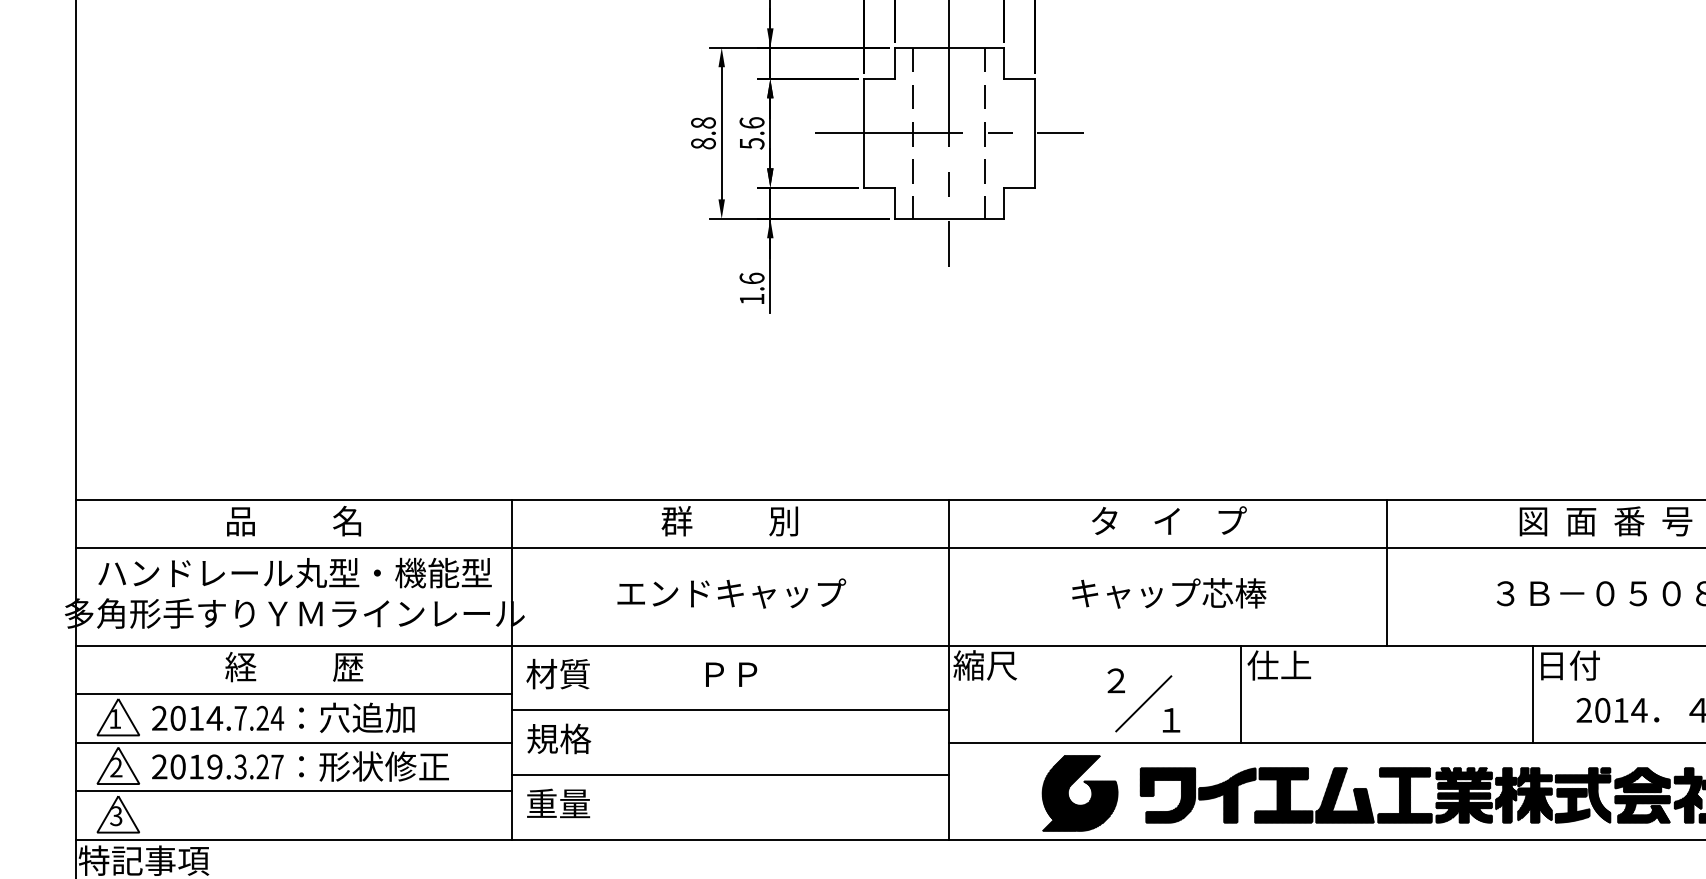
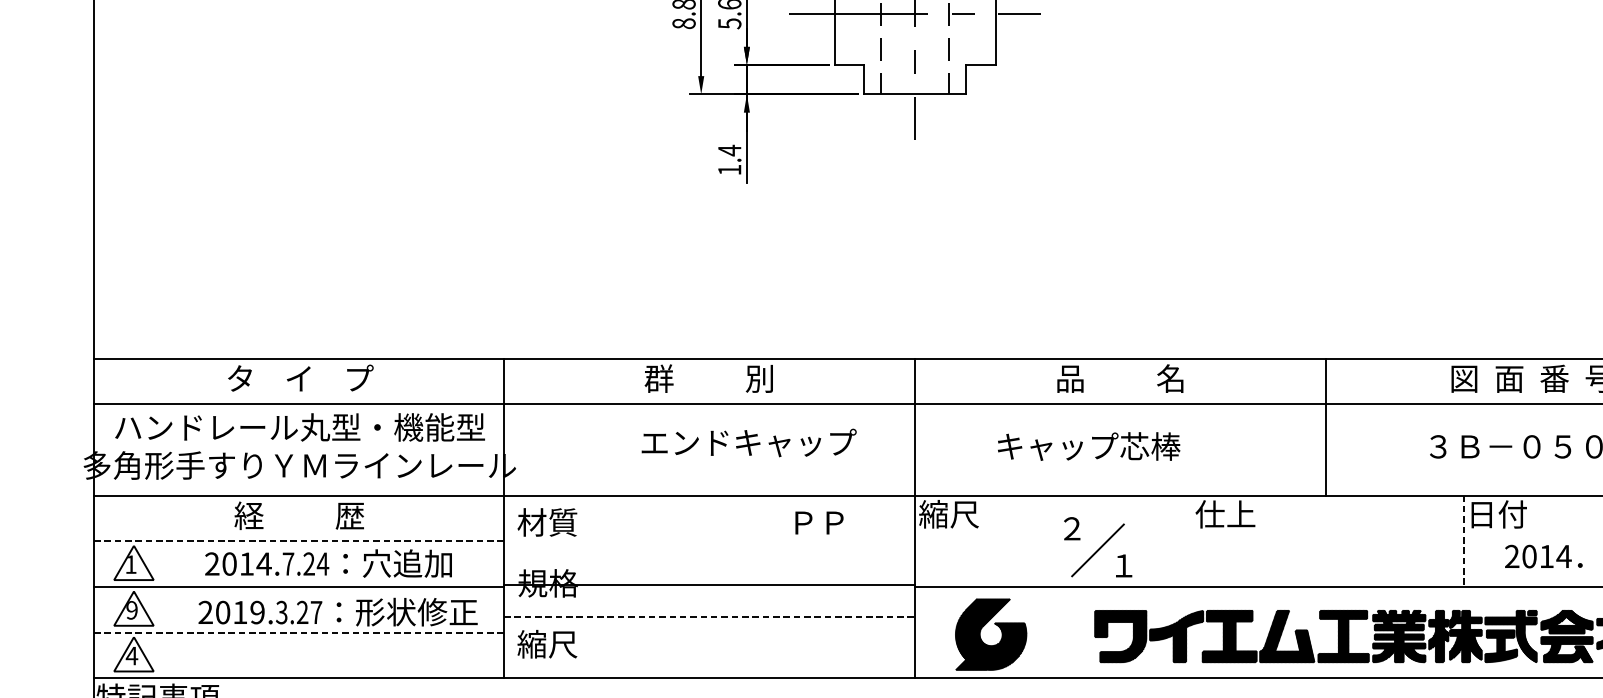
text: (751, 278) -> (729, 150), 1.6 -> 1.4
text: (295, 520) -> (300, 378), 品          名 -> タ    イ    プ
text: (1169, 521) -> (1122, 378), タ    イ    プ -> 品          名
text: (731, 593) -> (748, 442), moved
text: (1169, 593) -> (1089, 446), moved
text: (731, 674) -> (819, 522), moved
line: (1240, 693) -> (1188, 540), removed
line: (294, 694) -> (299, 541), solid -> dashed
line: (1532, 694) -> (1463, 541), solid -> dashed
line: (730, 710) -> (709, 584), moved
text: (283, 717) -> (328, 563), moved
text: (300, 766) -> (338, 612), moved
text: (116, 767) -> (132, 610), 2 -> 9
line: (730, 775) -> (709, 617), solid -> dashed
line: (294, 791) -> (299, 632), solid -> dashed
part: (1069, 796) -> (981, 637), moved
text: (558, 803) -> (547, 644), 重量 -> 縮尺
text: (115, 816) -> (131, 656), 3 -> 4

